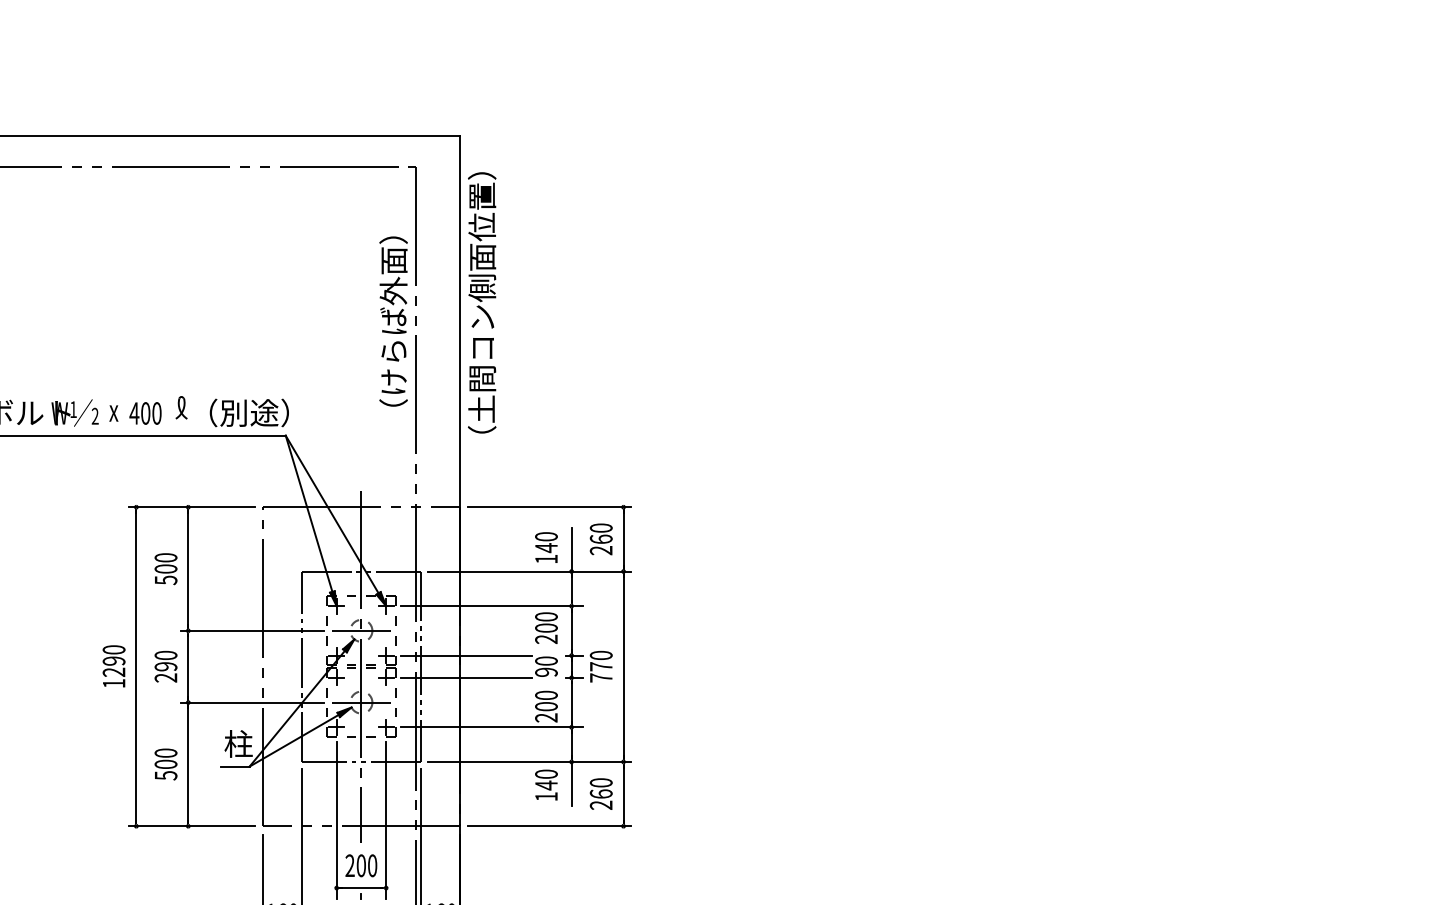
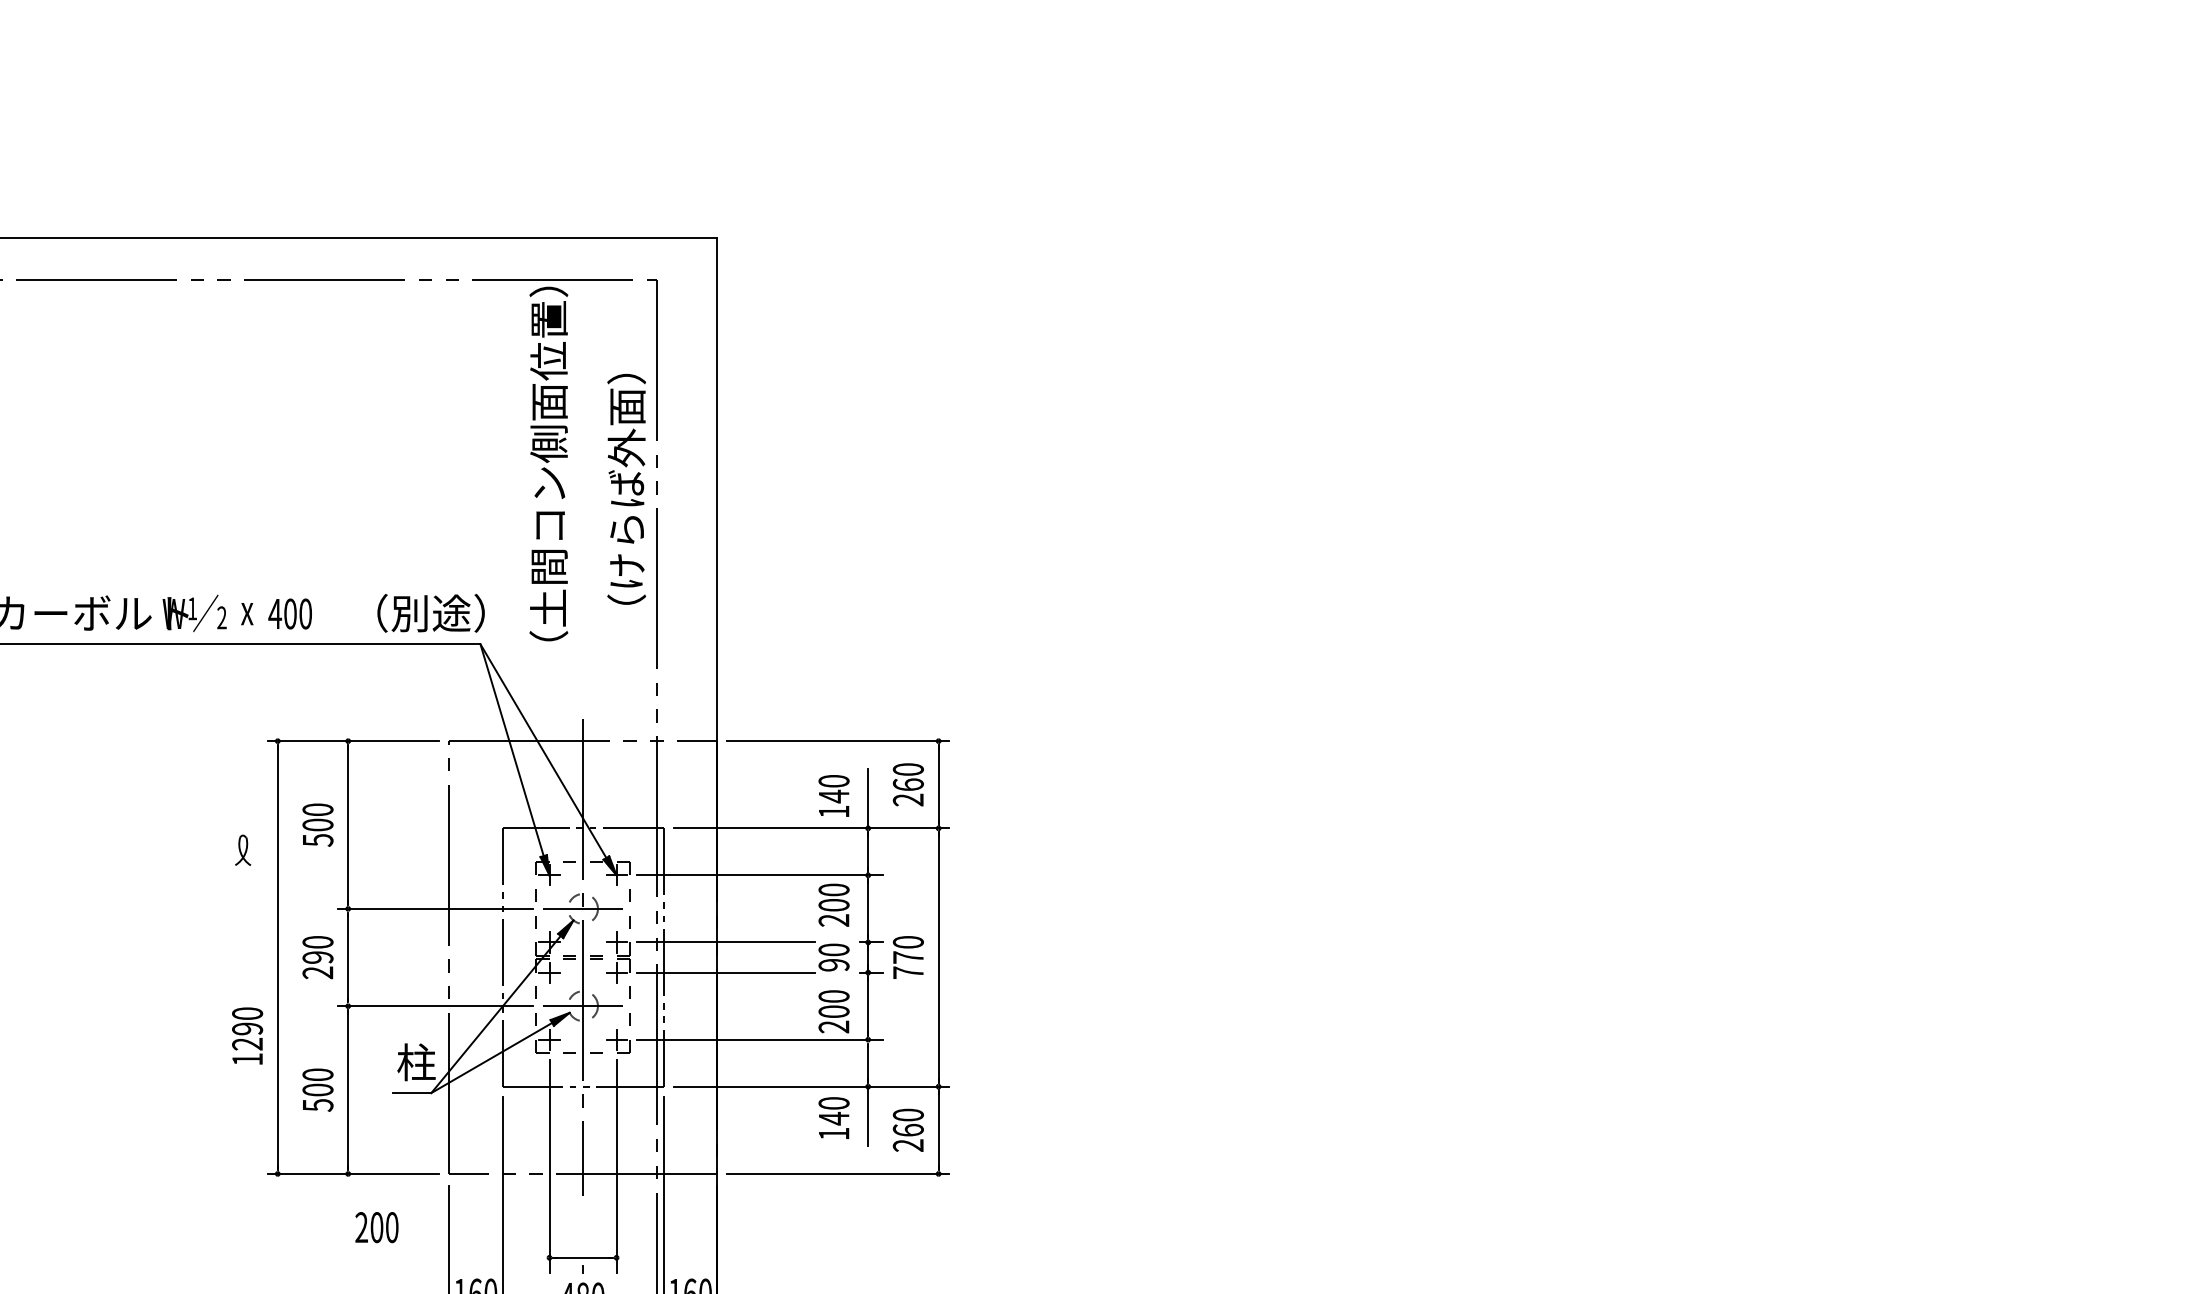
text: (481, 302) -> (548, 463), moved
part: (181, 407) -> (243, 849), moved
text: (114, 665) -> (247, 1035), moved
text: (361, 865) -> (376, 1227), moved

